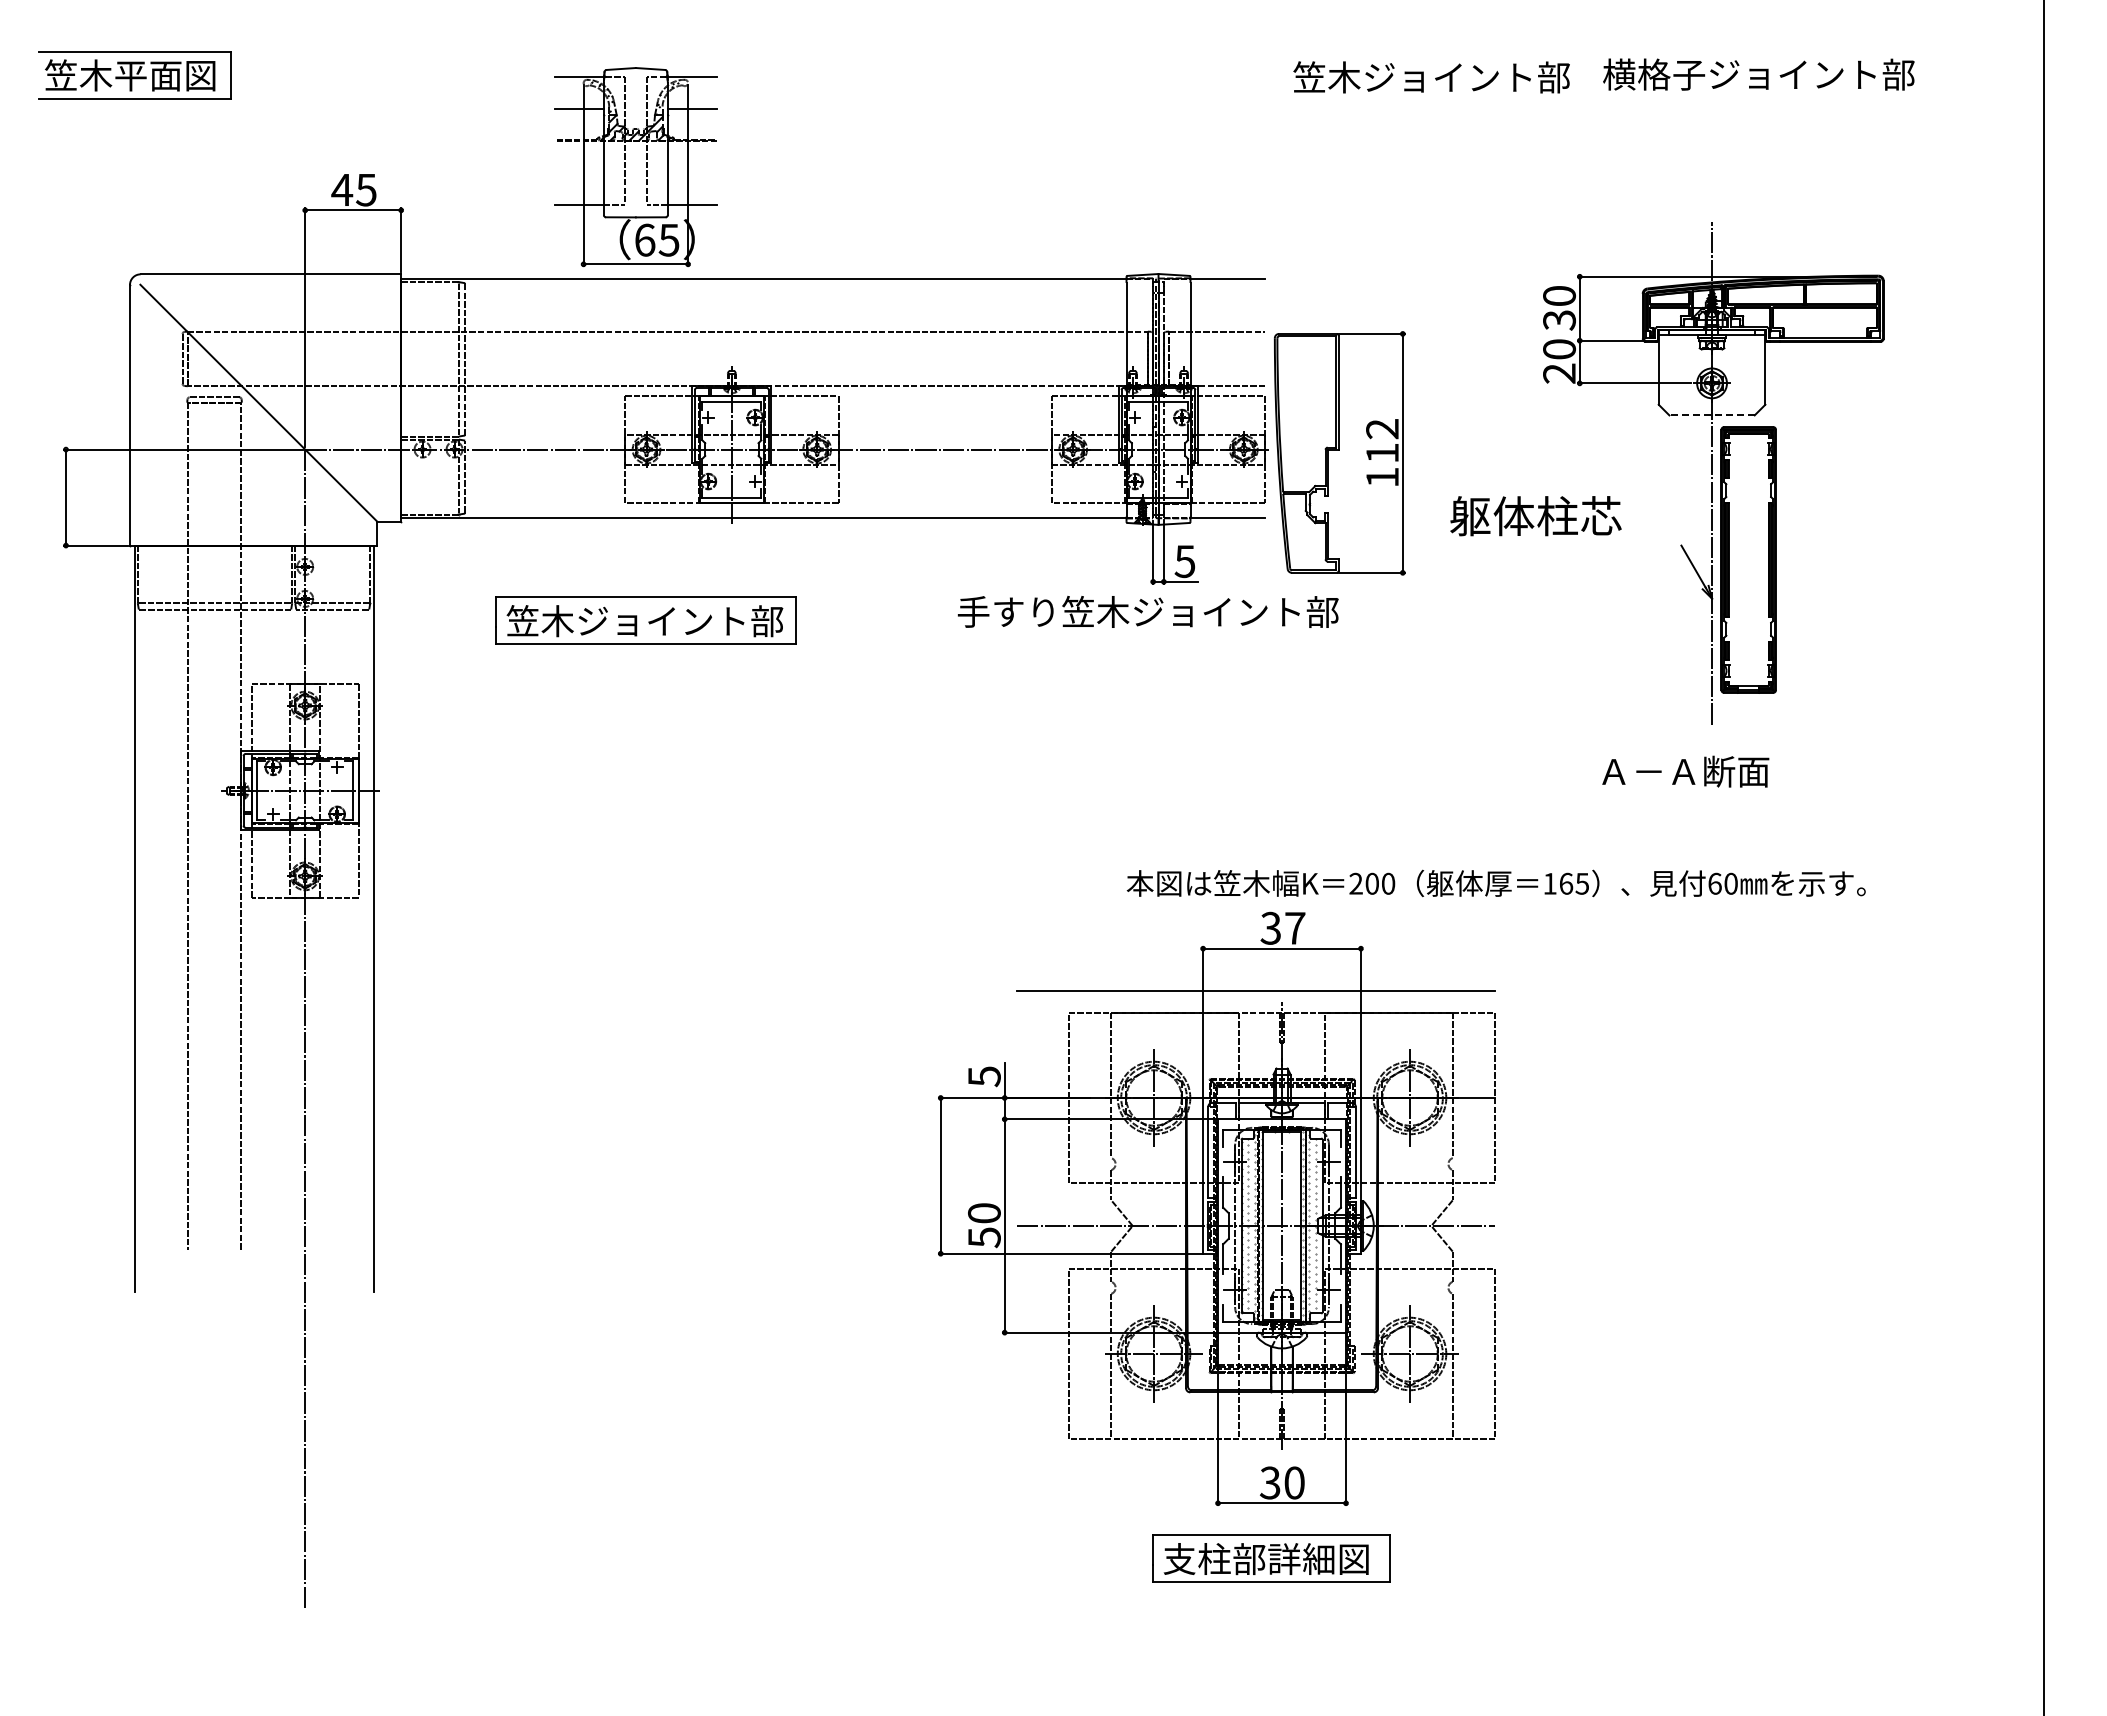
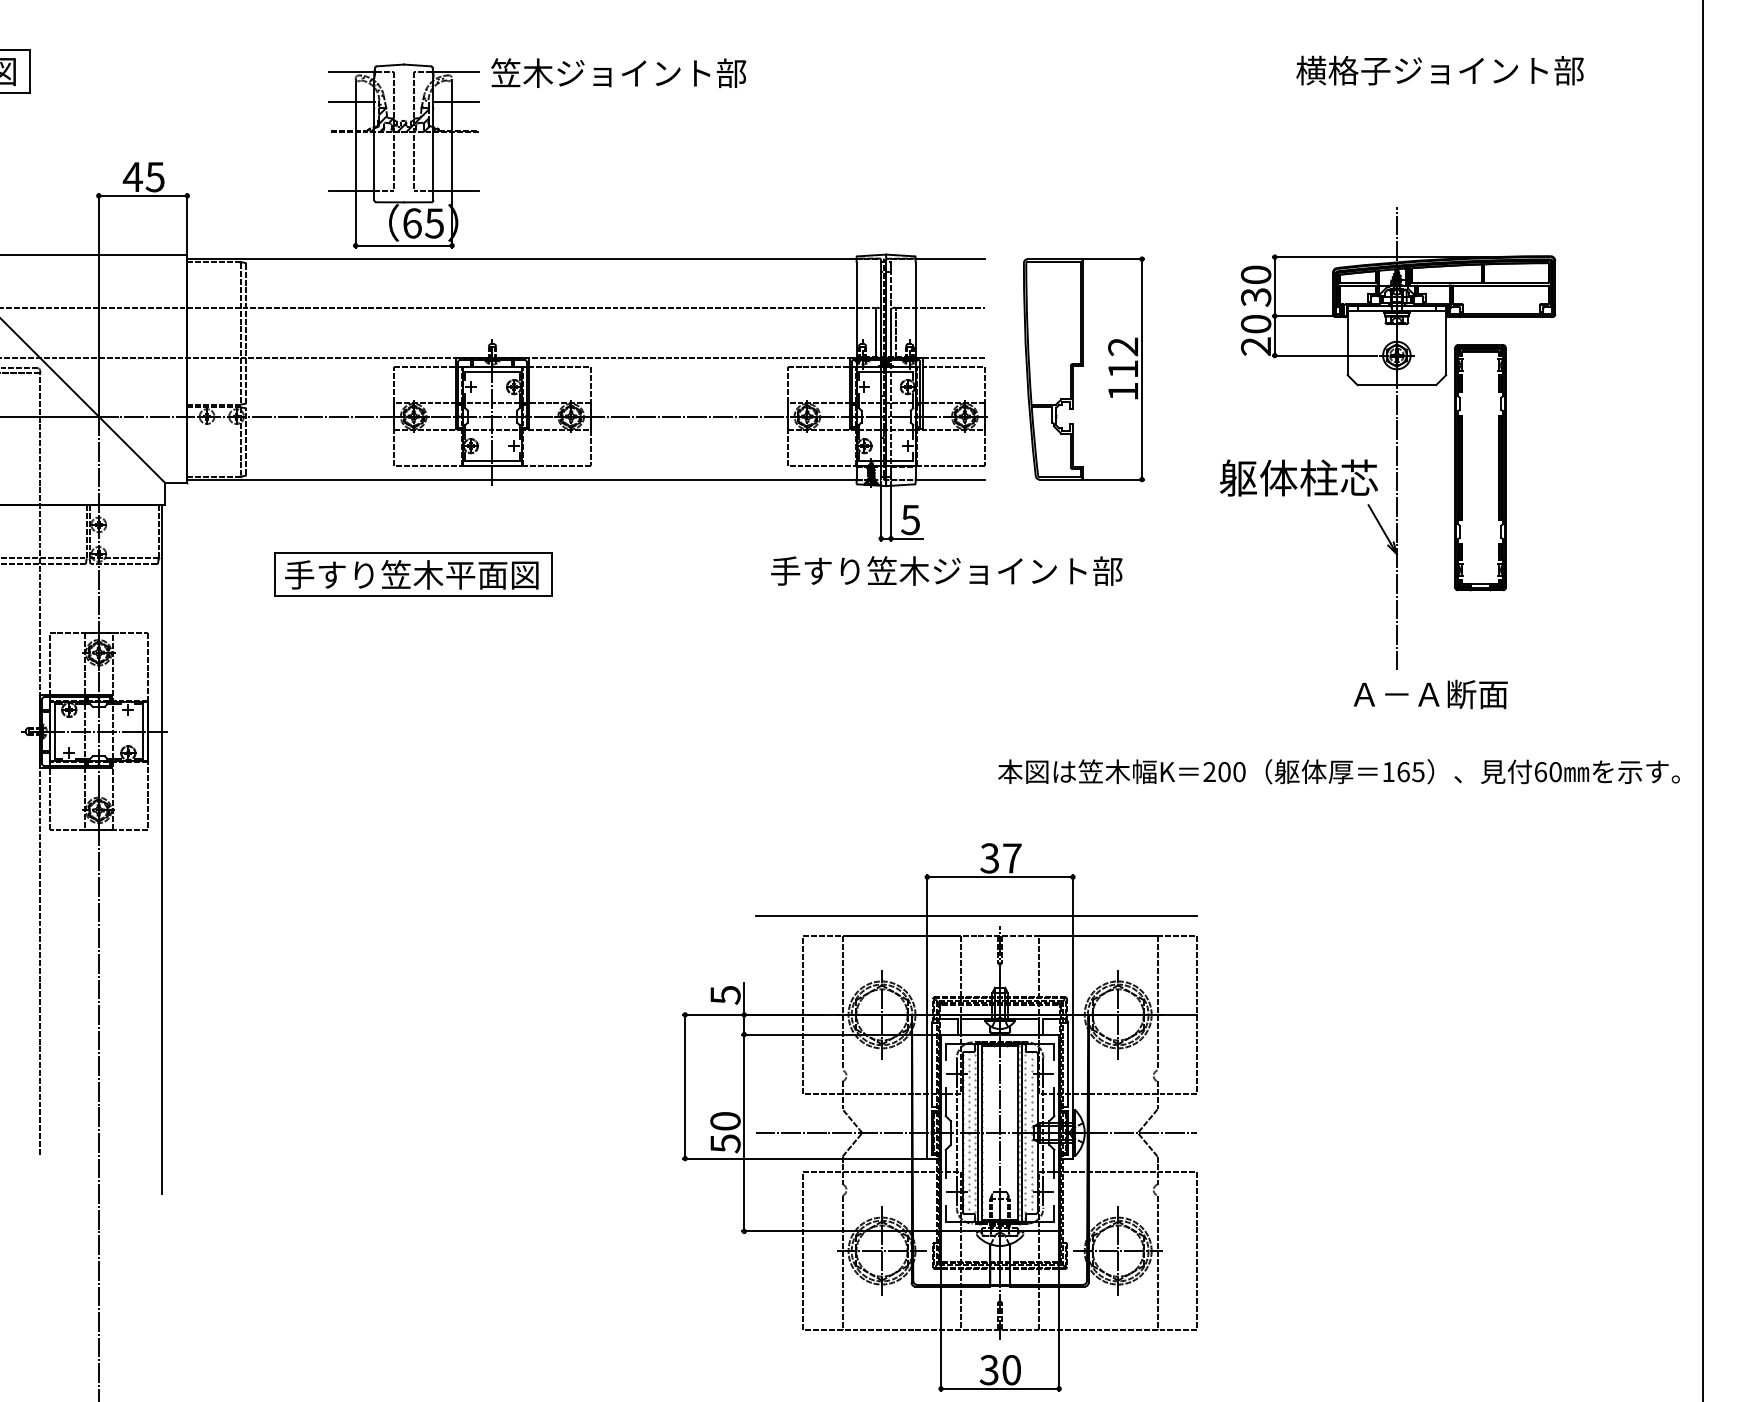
text: (1431, 77) -> (618, 73), moved
line: (1712, 415) -> (1397, 385), dashed -> solid
part: (1339, 453) -> (1083, 369), moved
text: (1535, 516) -> (1298, 478), moved
part: (1748, 559) -> (1480, 467), moved
text: (1147, 611) -> (946, 570), moved
text: (644, 621) -> (411, 575), 笠木ジョイント部 -> 手すり笠木平面図
text: (1685, 771) -> (1430, 694), moved
text: (1495, 883) -> (1338, 771), moved

